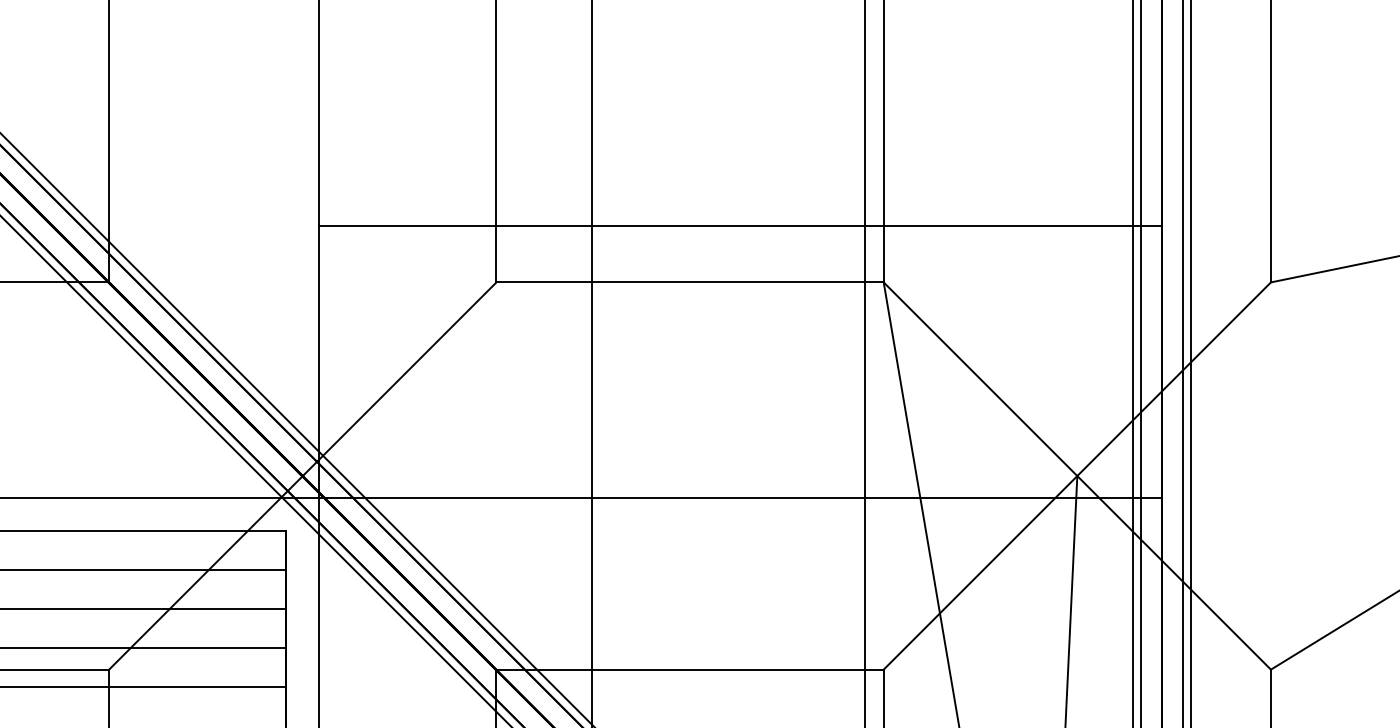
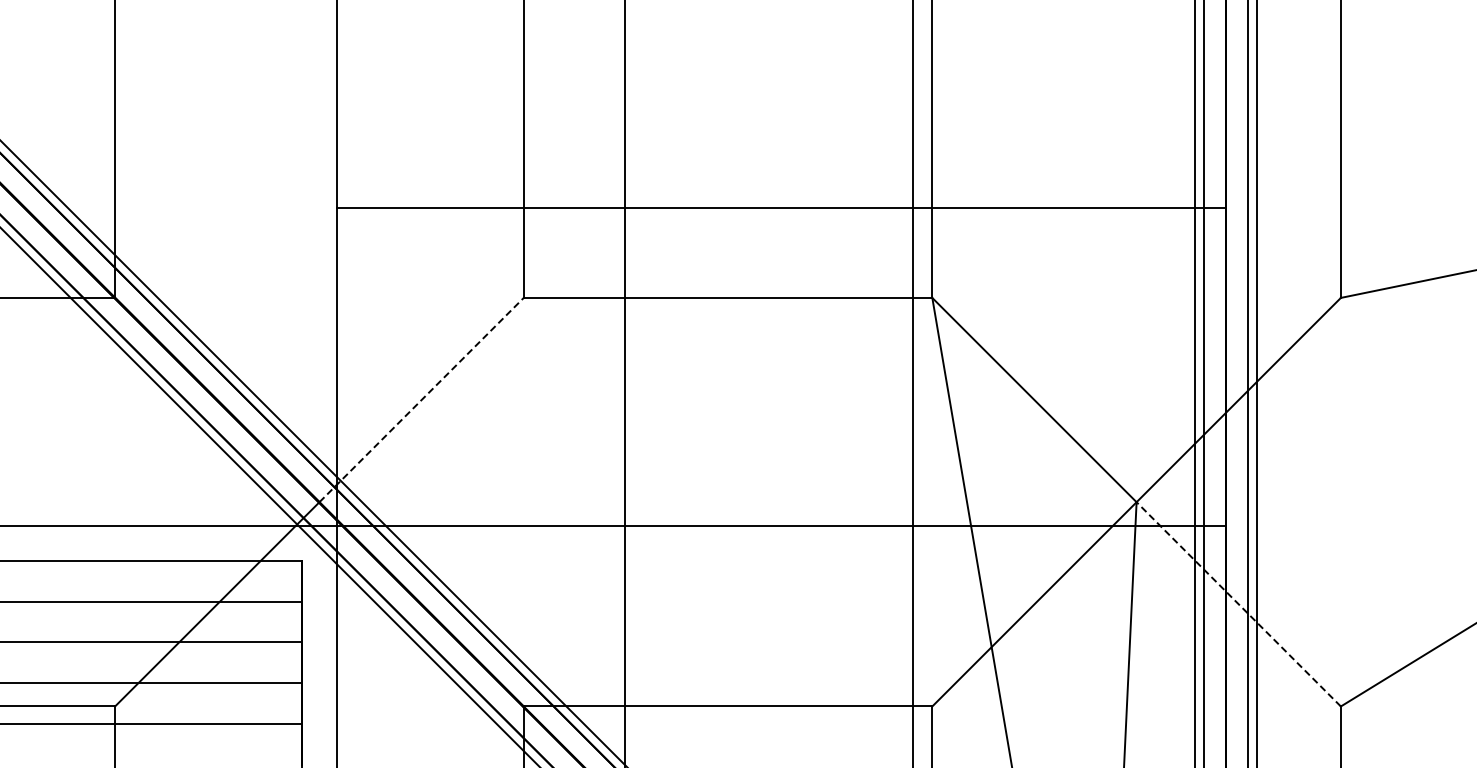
line: (740, 225) -> (781, 207), moved
line: (399, 378) -> (421, 399), solid -> dashed
line: (1173, 572) -> (1238, 603), solid -> dashed

